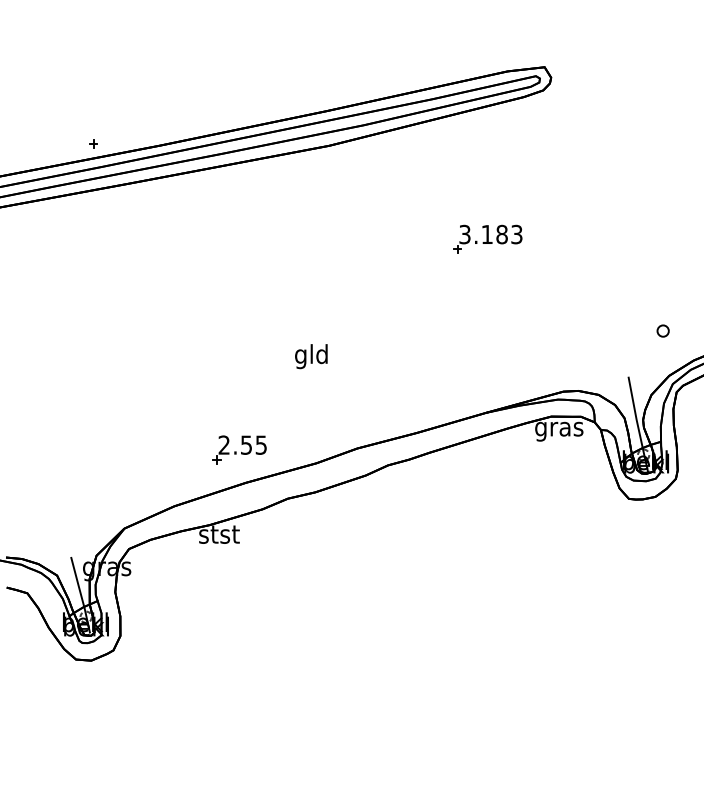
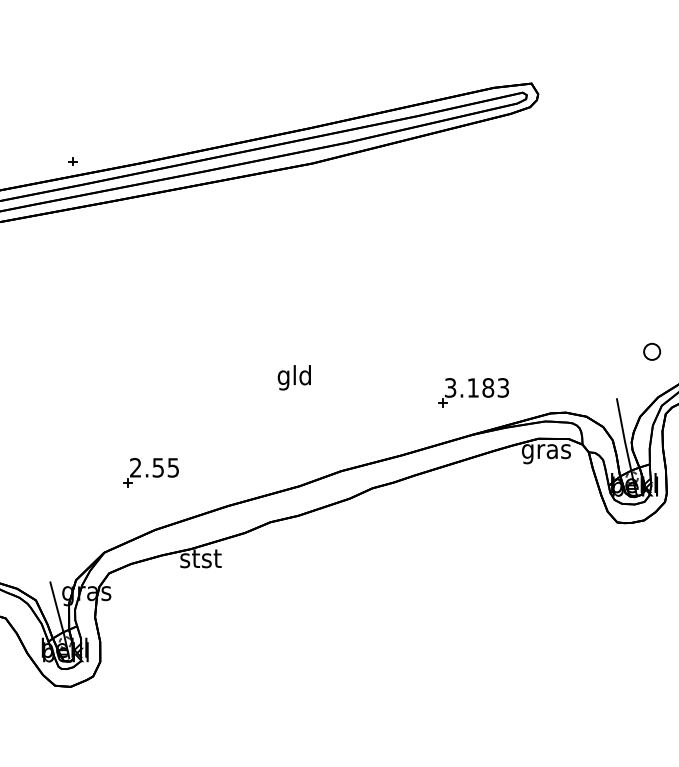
part: (487, 238) -> (473, 391), moved
part: (662, 330) -> (651, 351), size x1.4
part: (239, 449) -> (151, 472), moved

